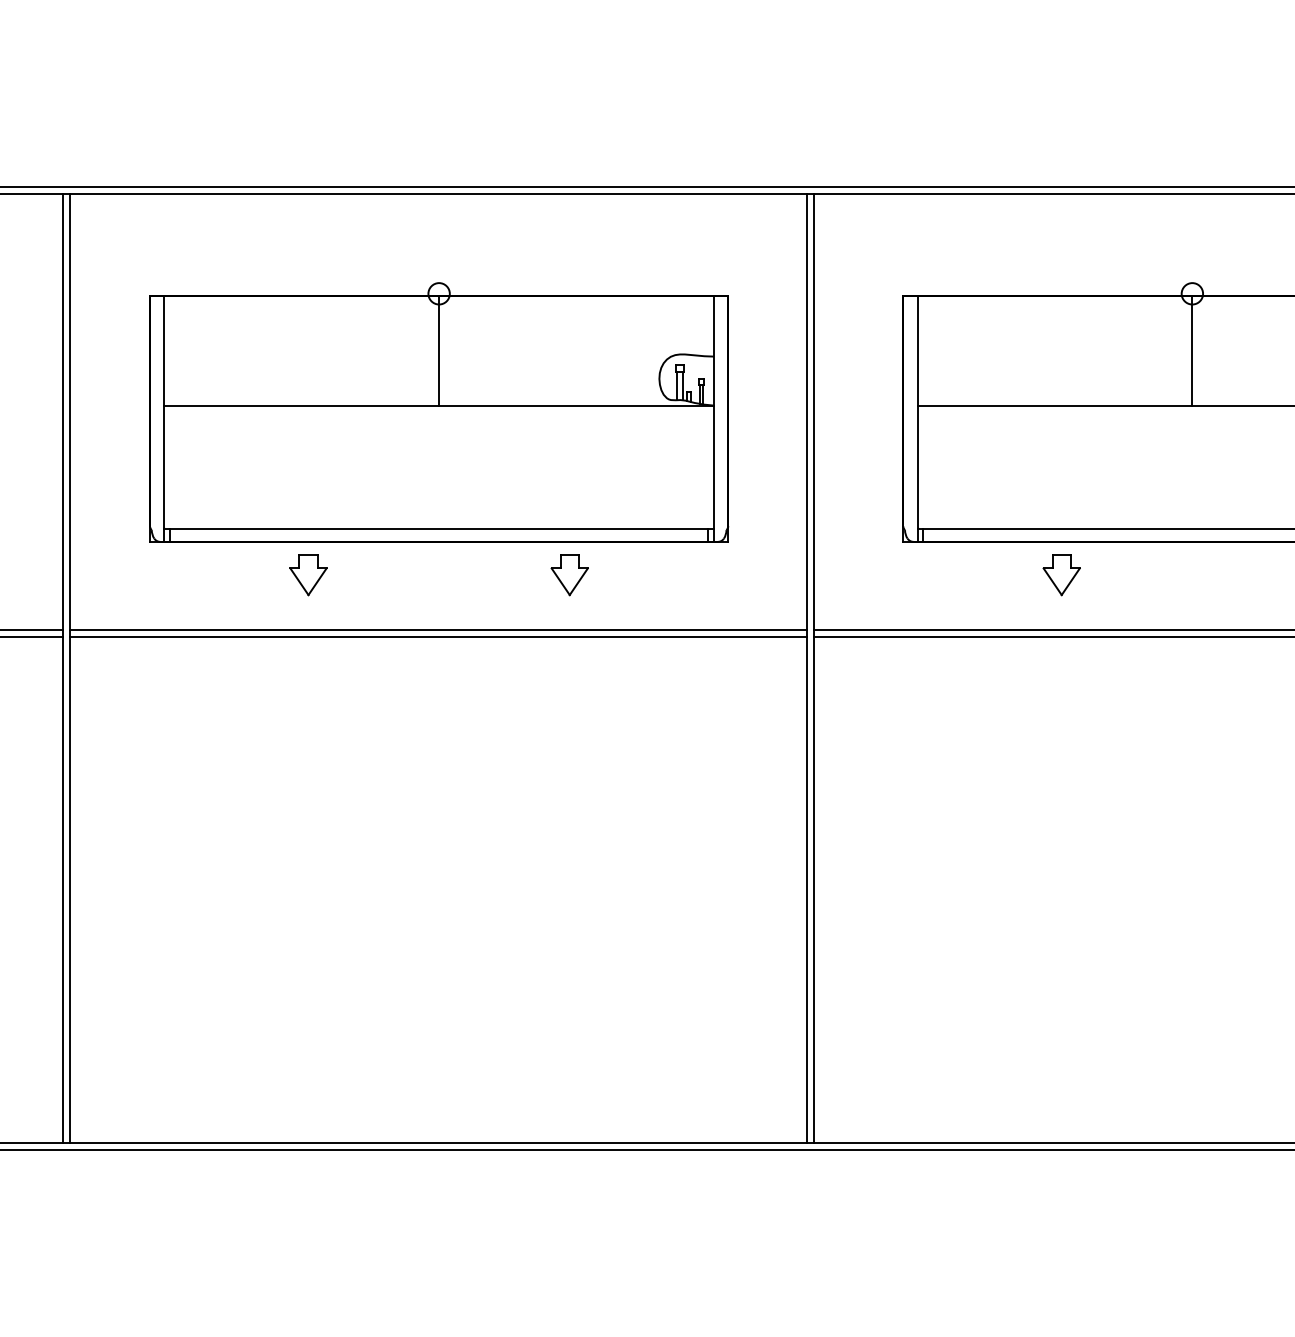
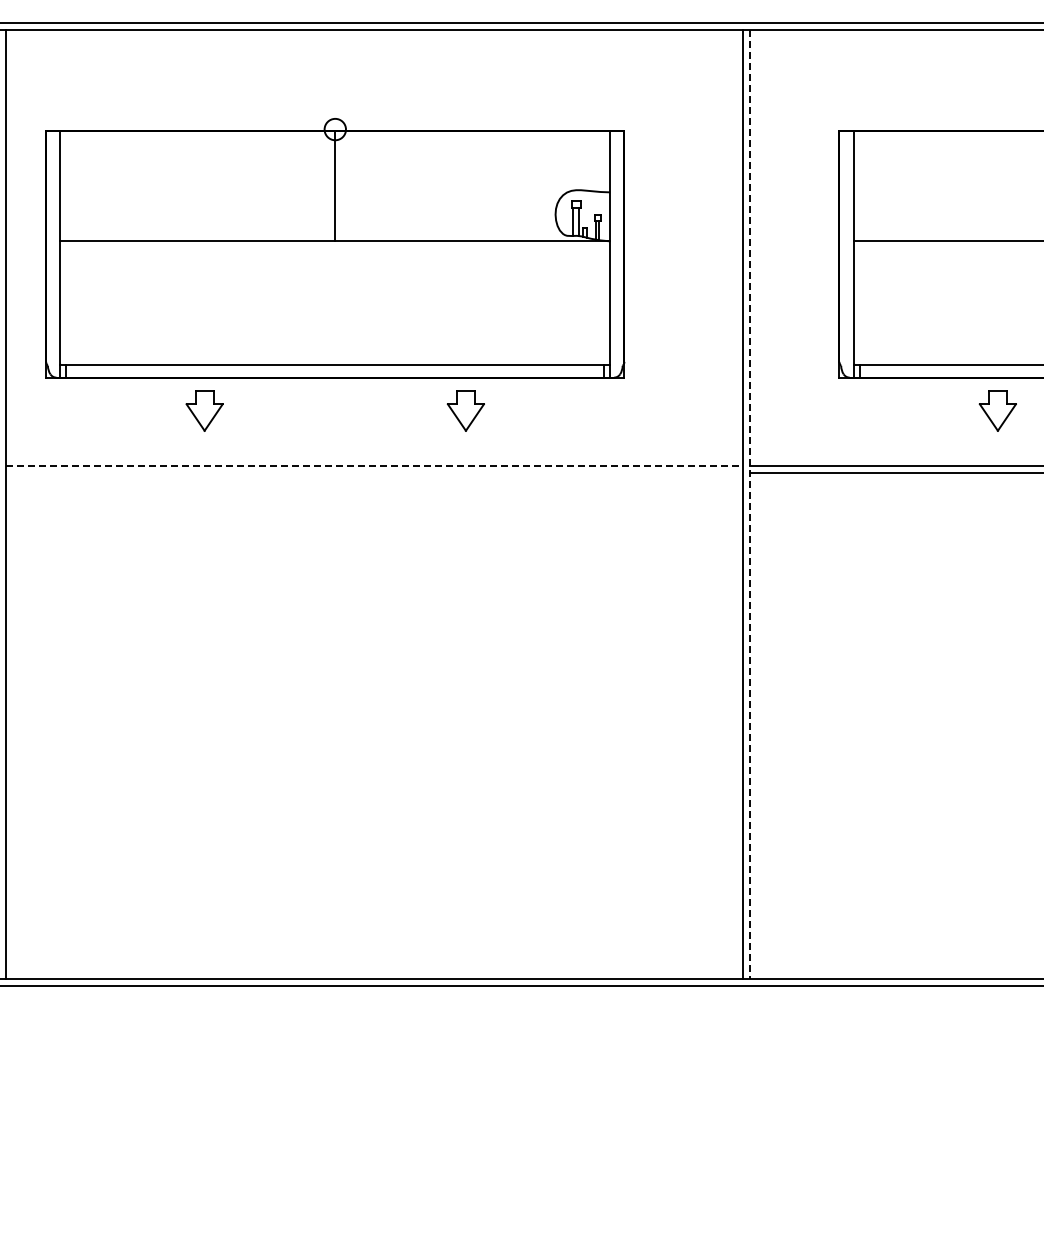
part: (439, 439) -> (335, 275), moved
line: (438, 630) -> (374, 466), solid -> dashed
line: (437, 637) -> (373, 473), removed
line: (813, 668) -> (749, 504), solid -> dashed

